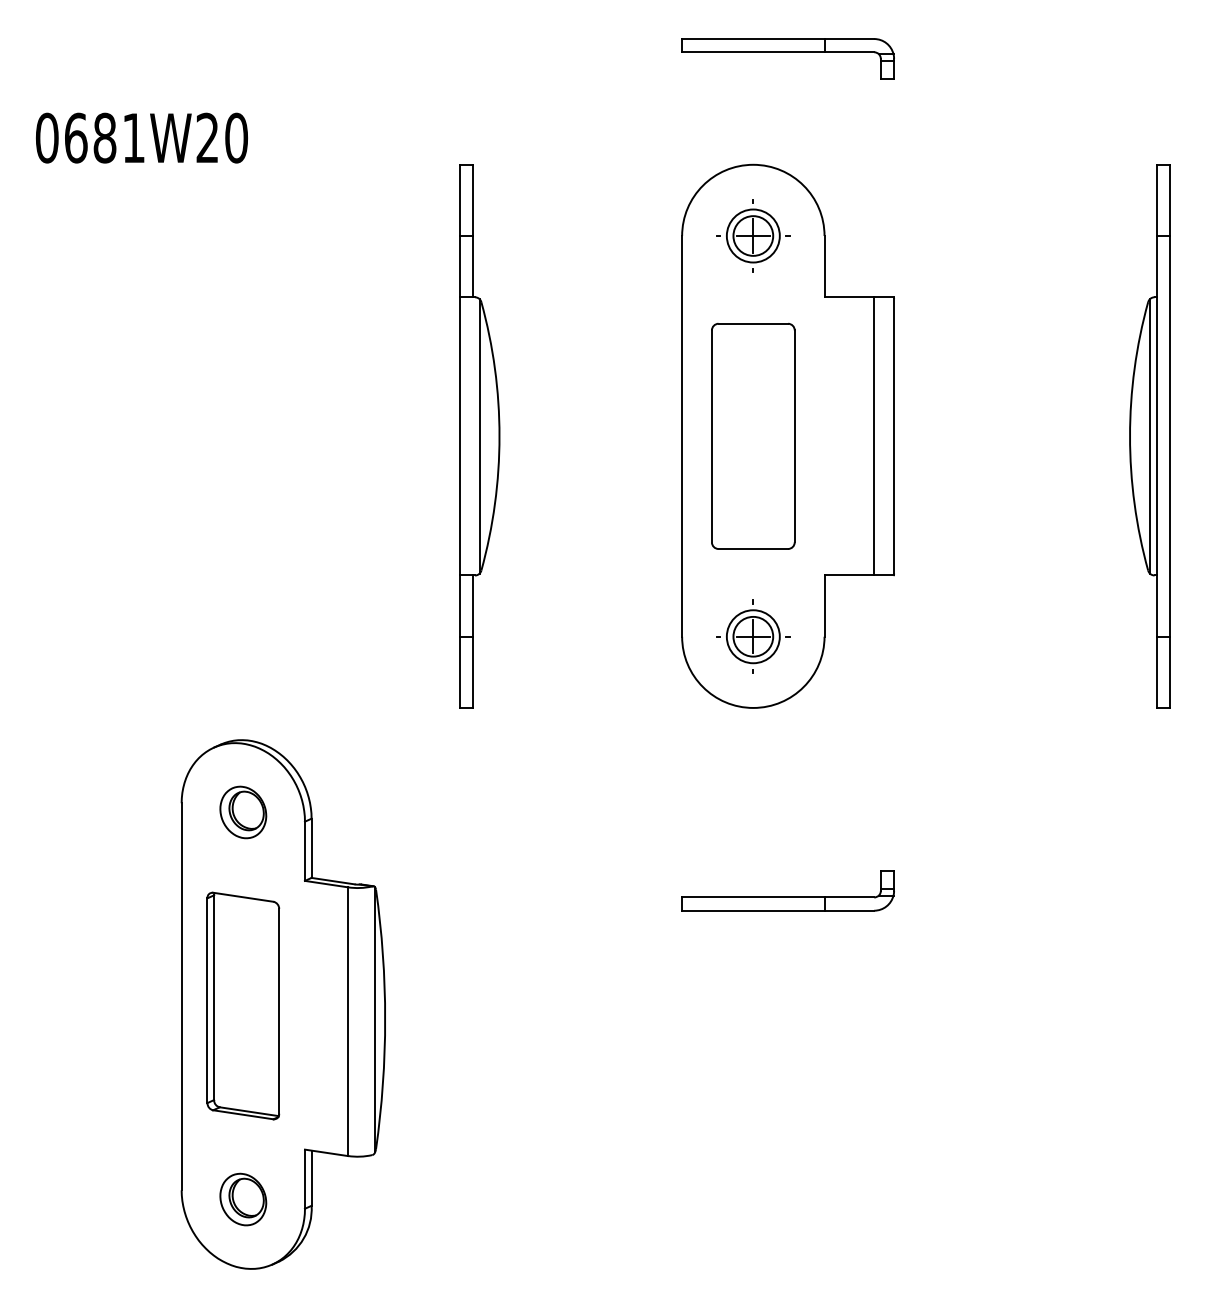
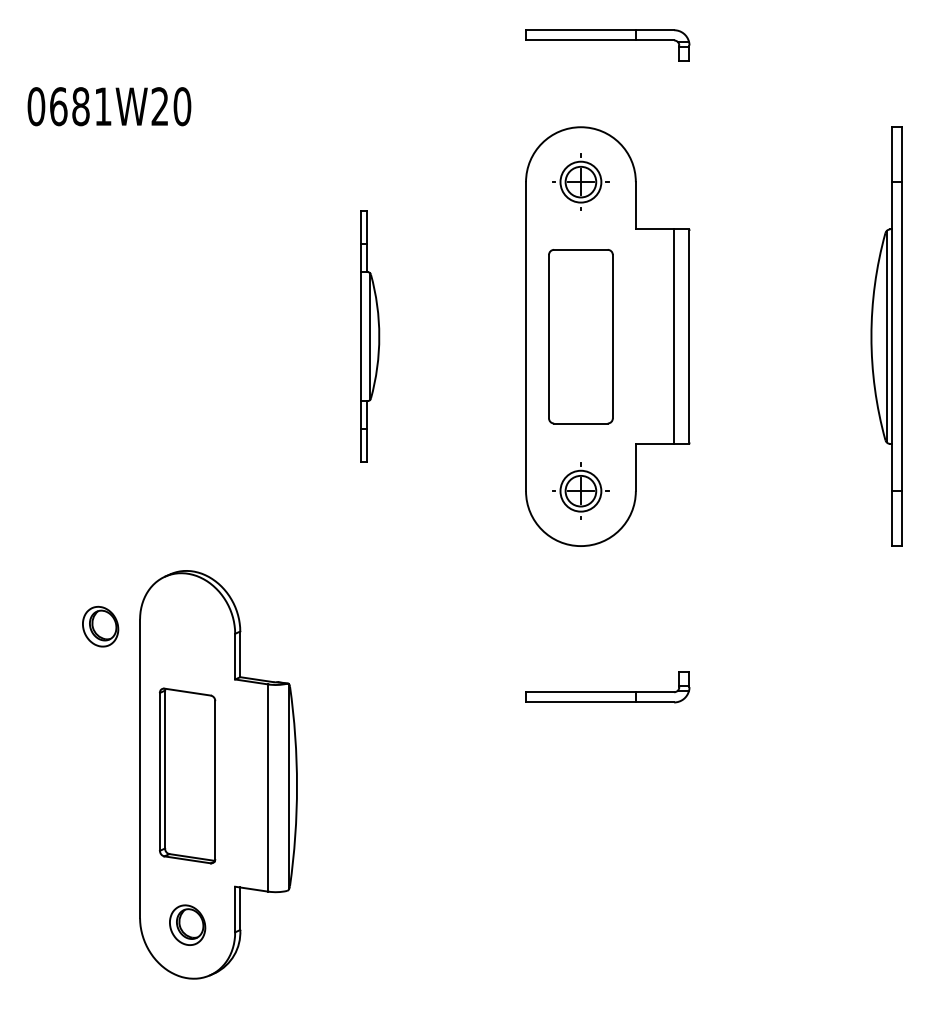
part: (480, 436) -> (370, 336), size x0.6
part: (243, 812) -> (100, 626), moved

